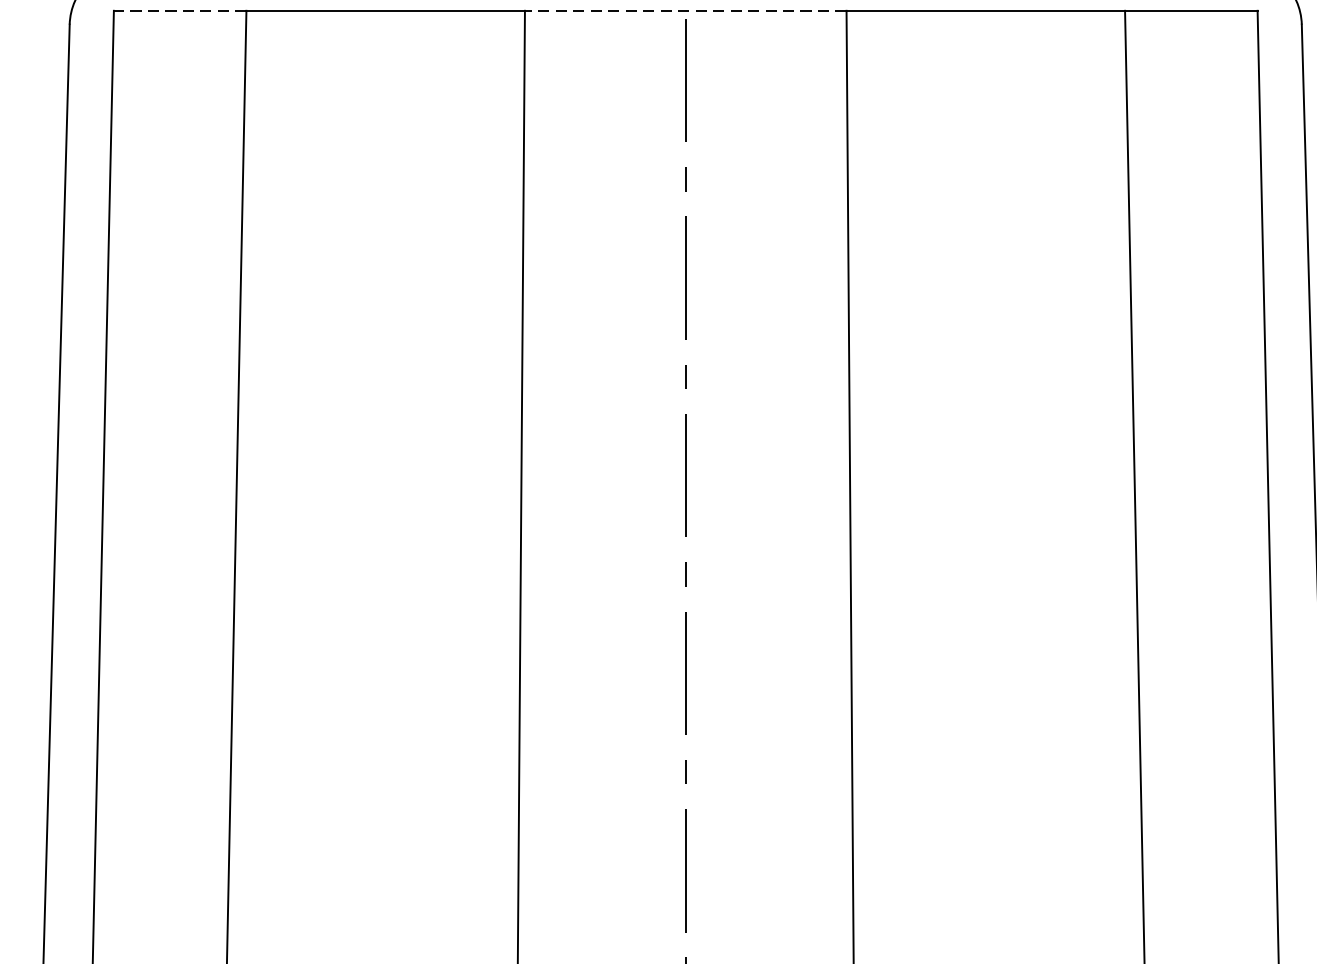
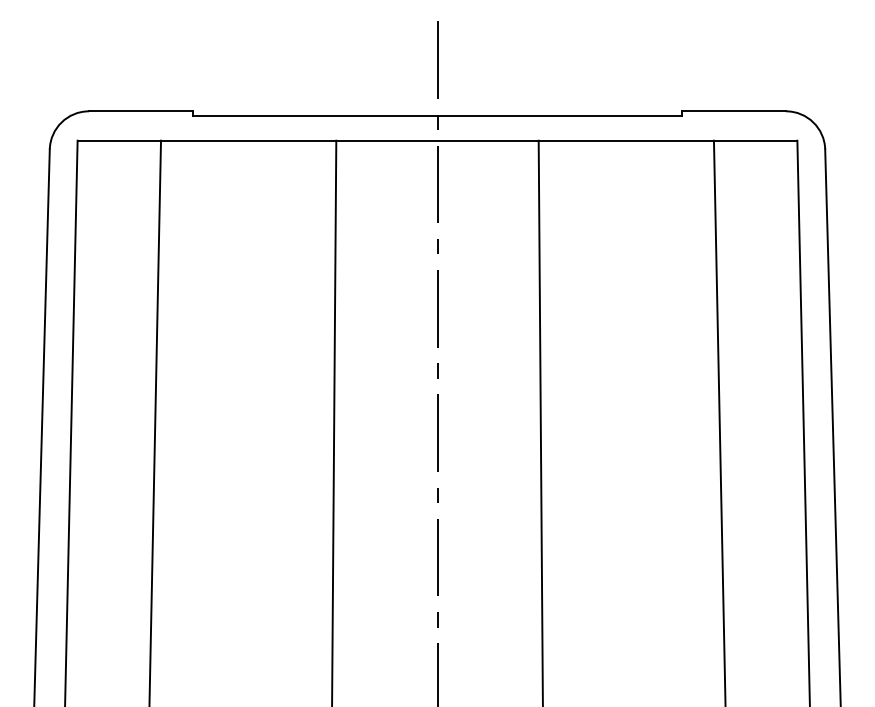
line: (180, 10) -> (119, 140), dashed -> solid
line: (685, 10) -> (437, 140), dashed -> solid

